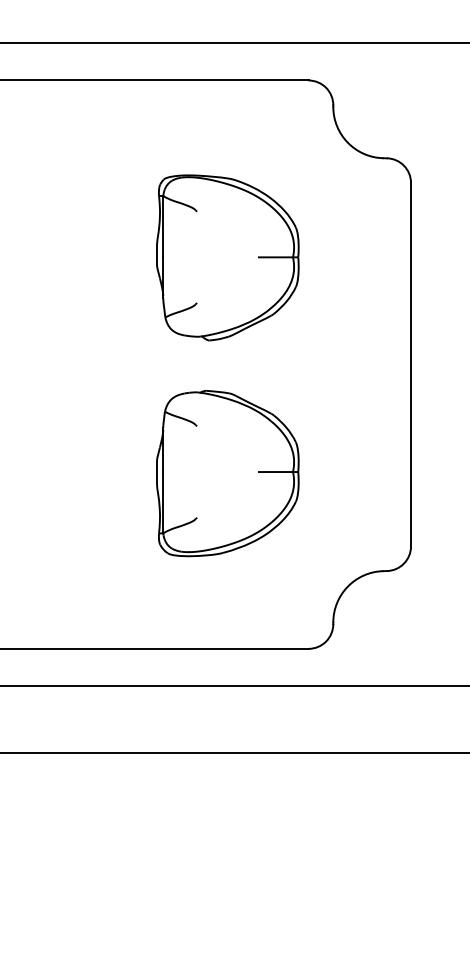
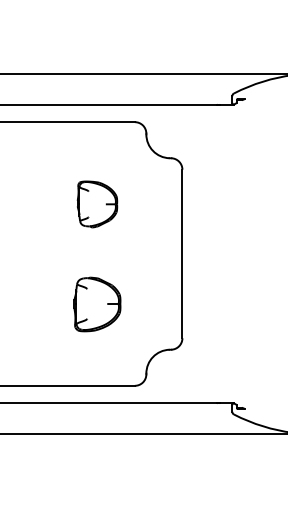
part: (227, 257) -> (97, 204), size x0.6
part: (227, 473) -> (97, 304), size x0.7

